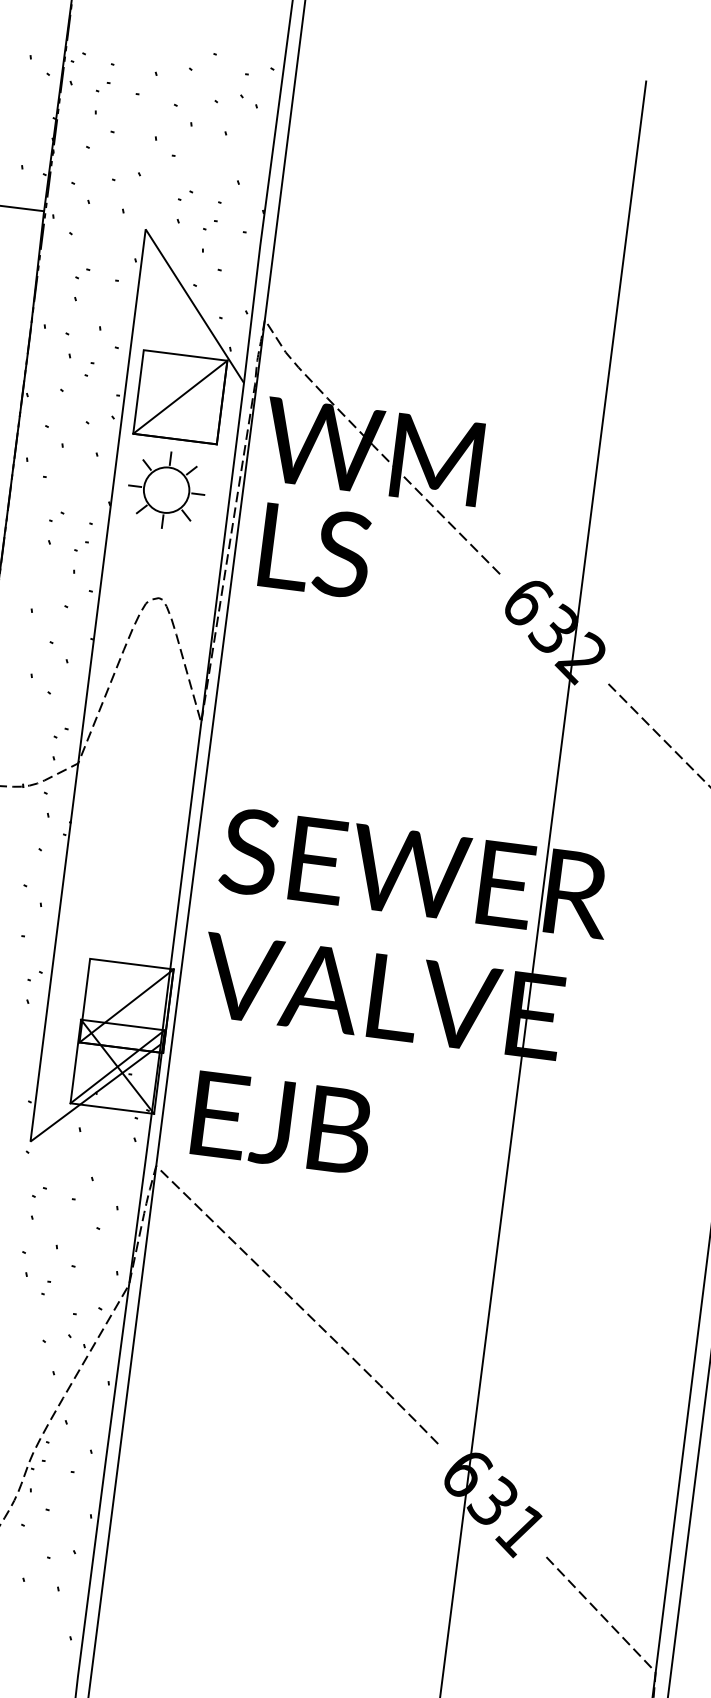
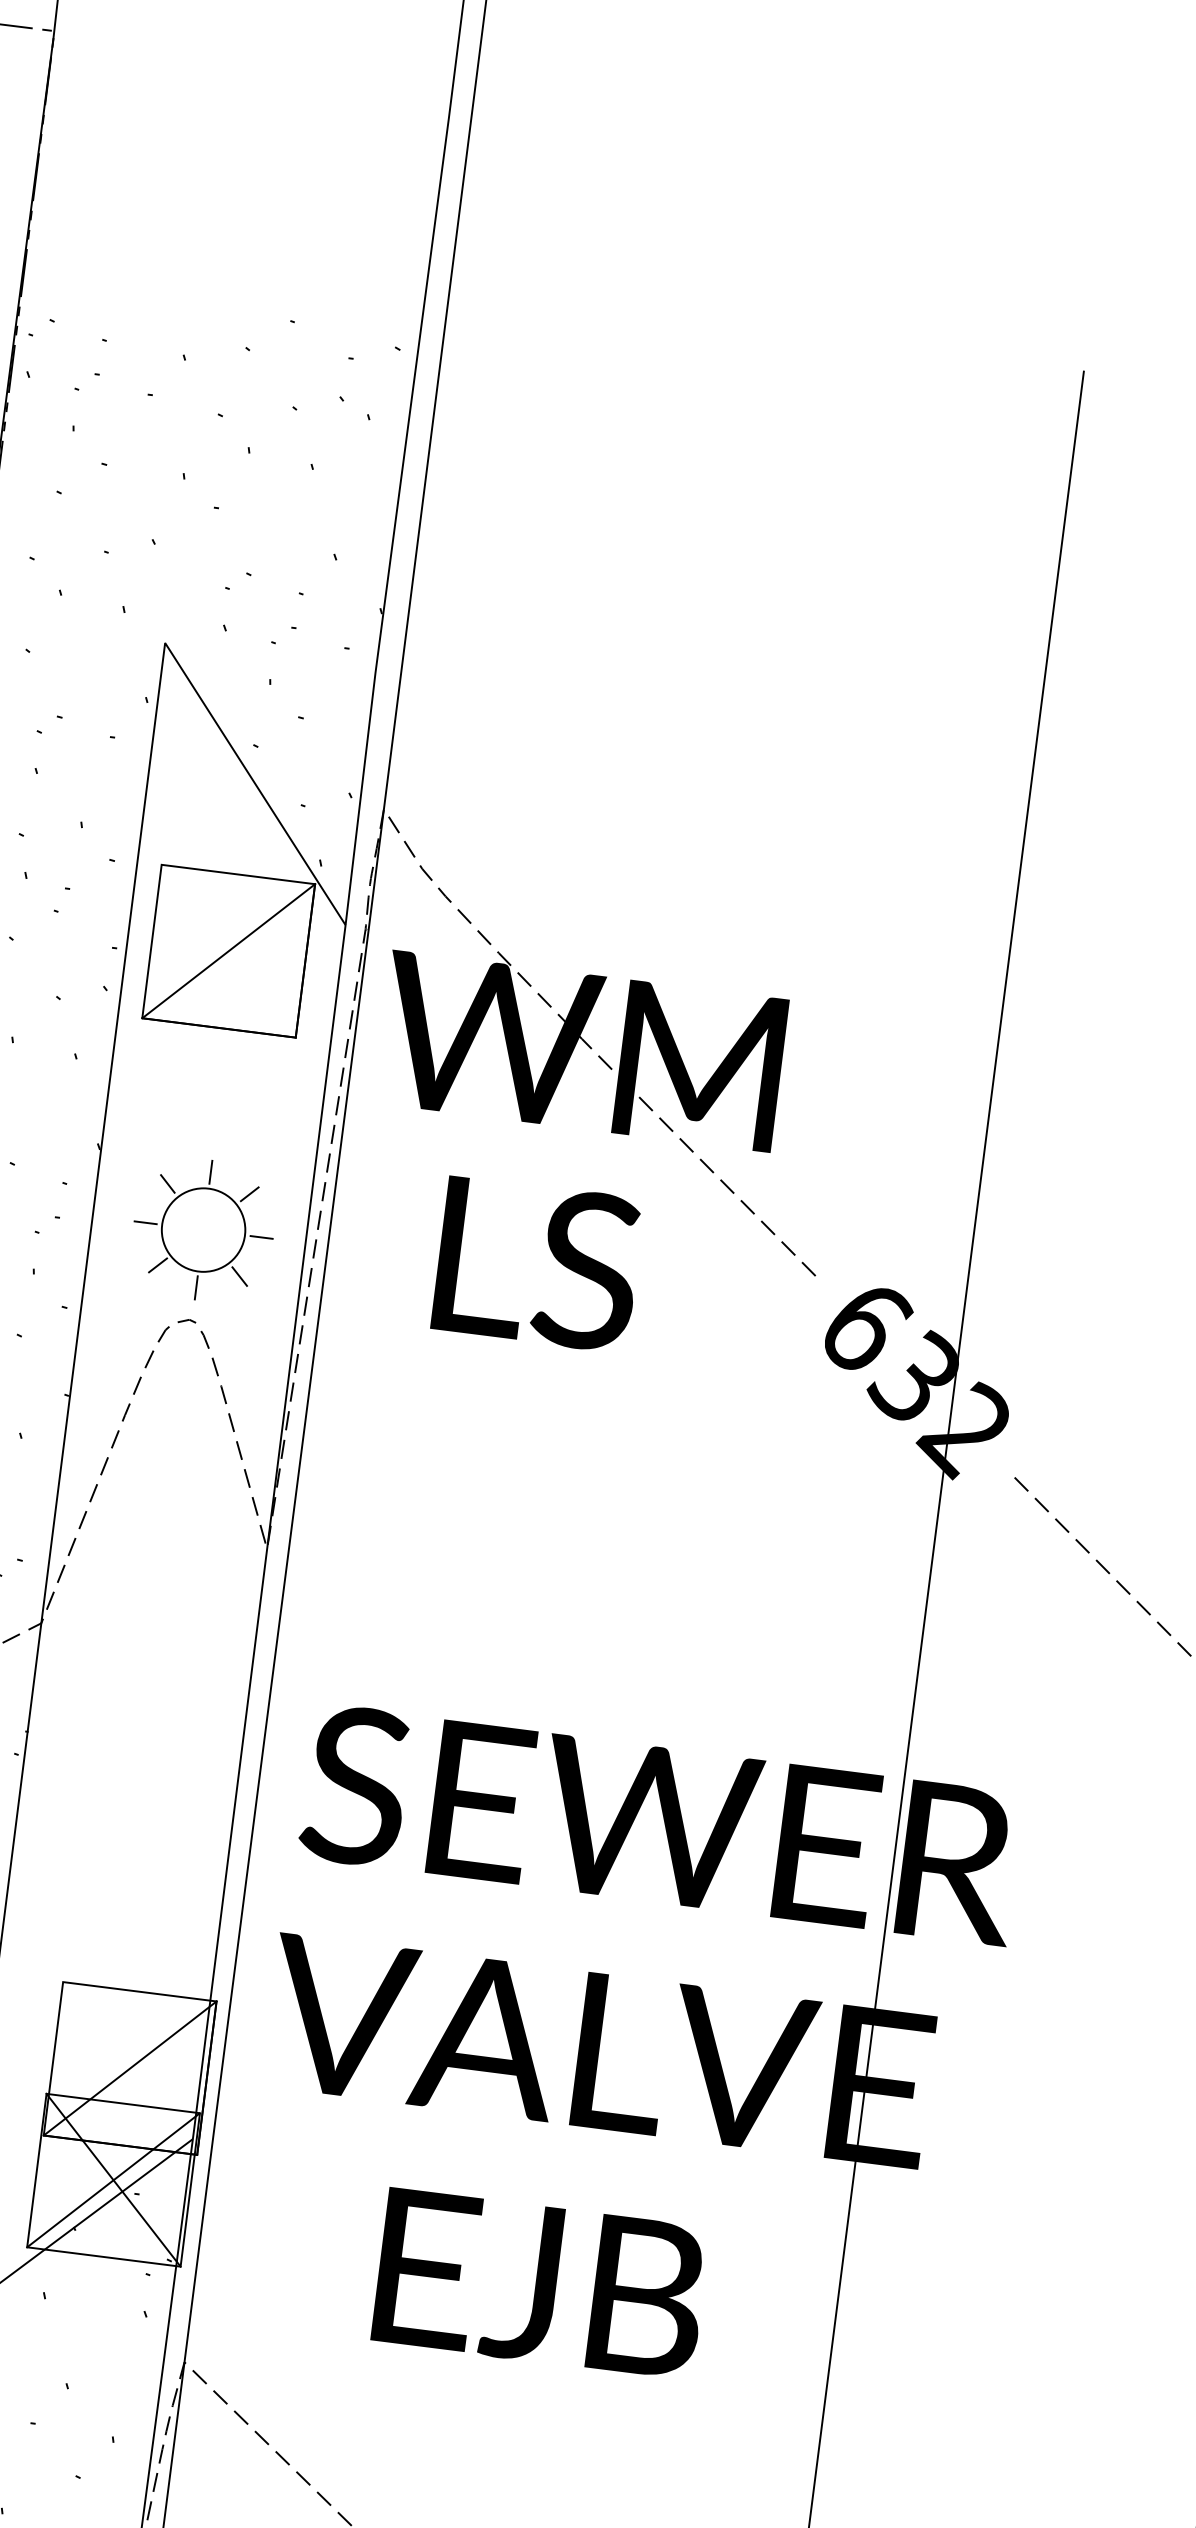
part: (166, 489) -> (203, 1228), moved
text: (314, 549) -> (535, 1261), moved
text: (279, 1121) -> (535, 2280), moved

